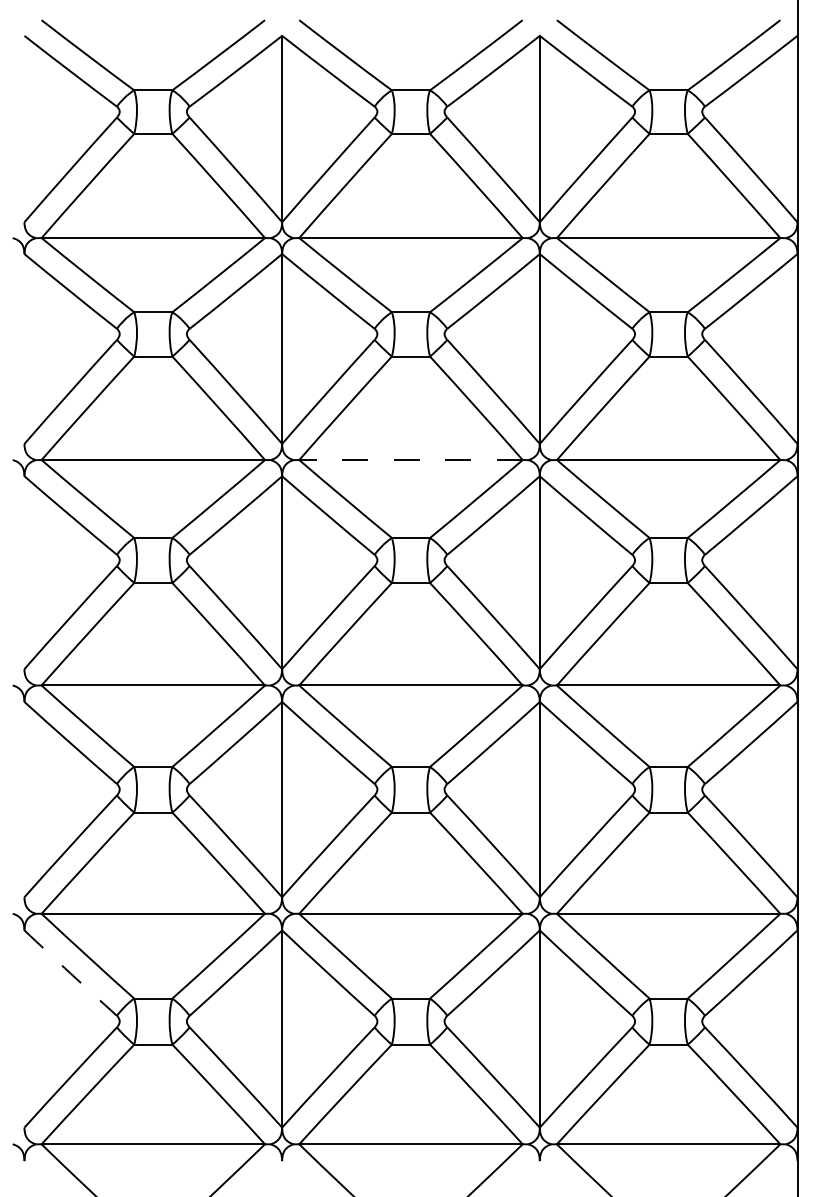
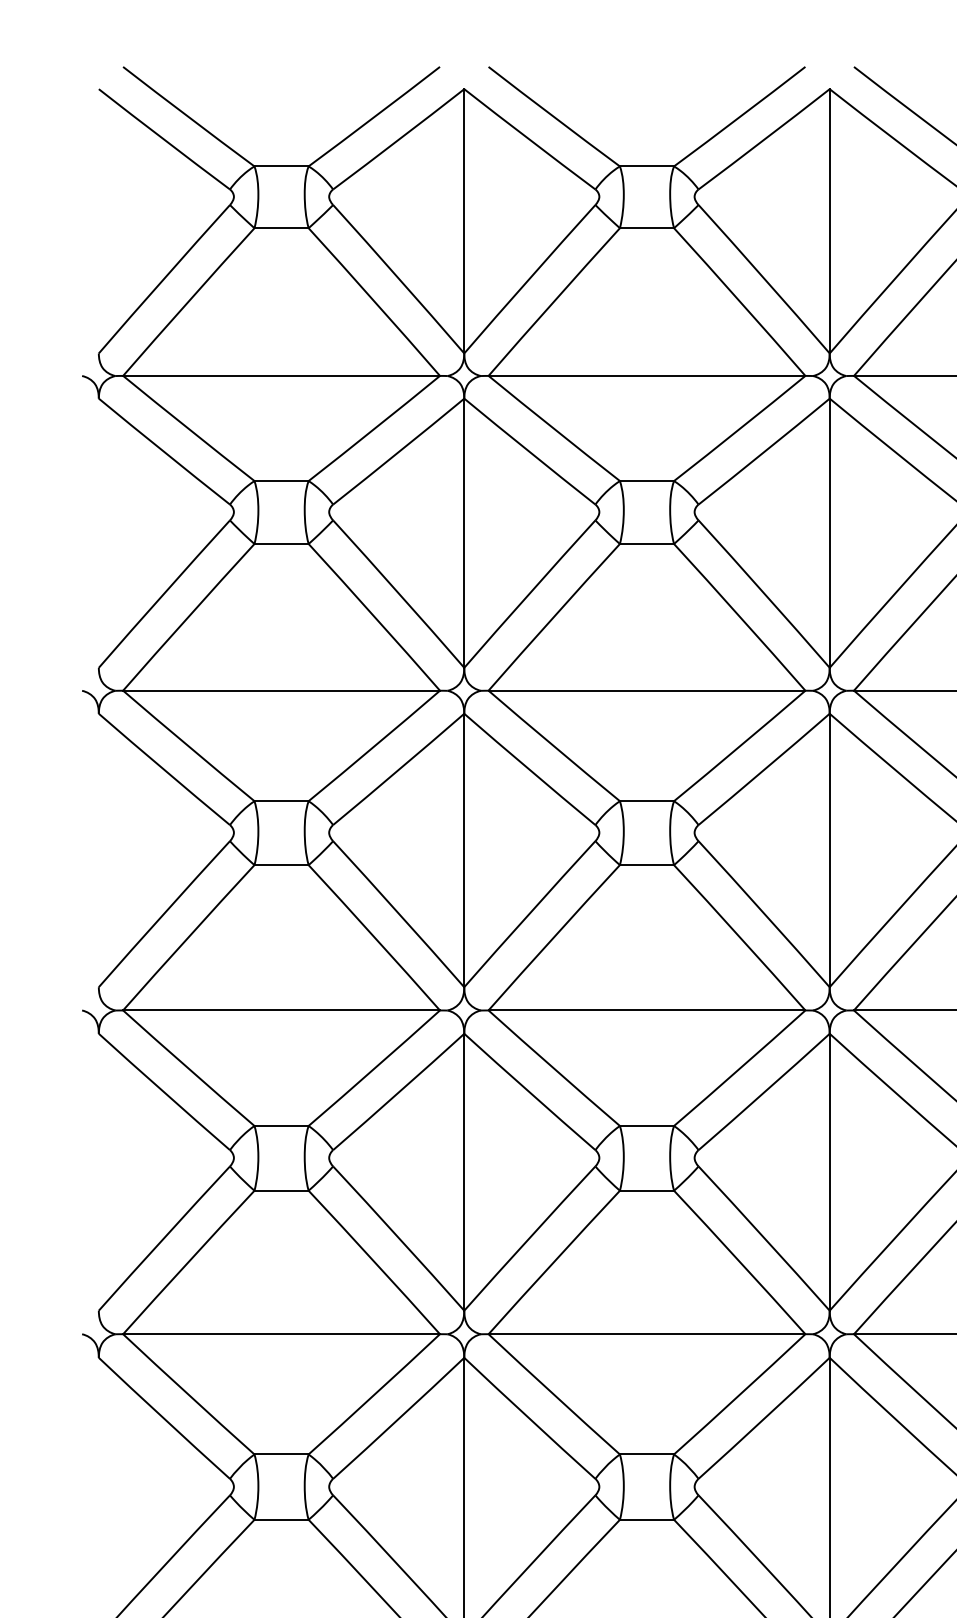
line: (411, 460) -> (647, 691), dashed -> solid
arc: (70, 973) -> (164, 1418), dashed -> solid

